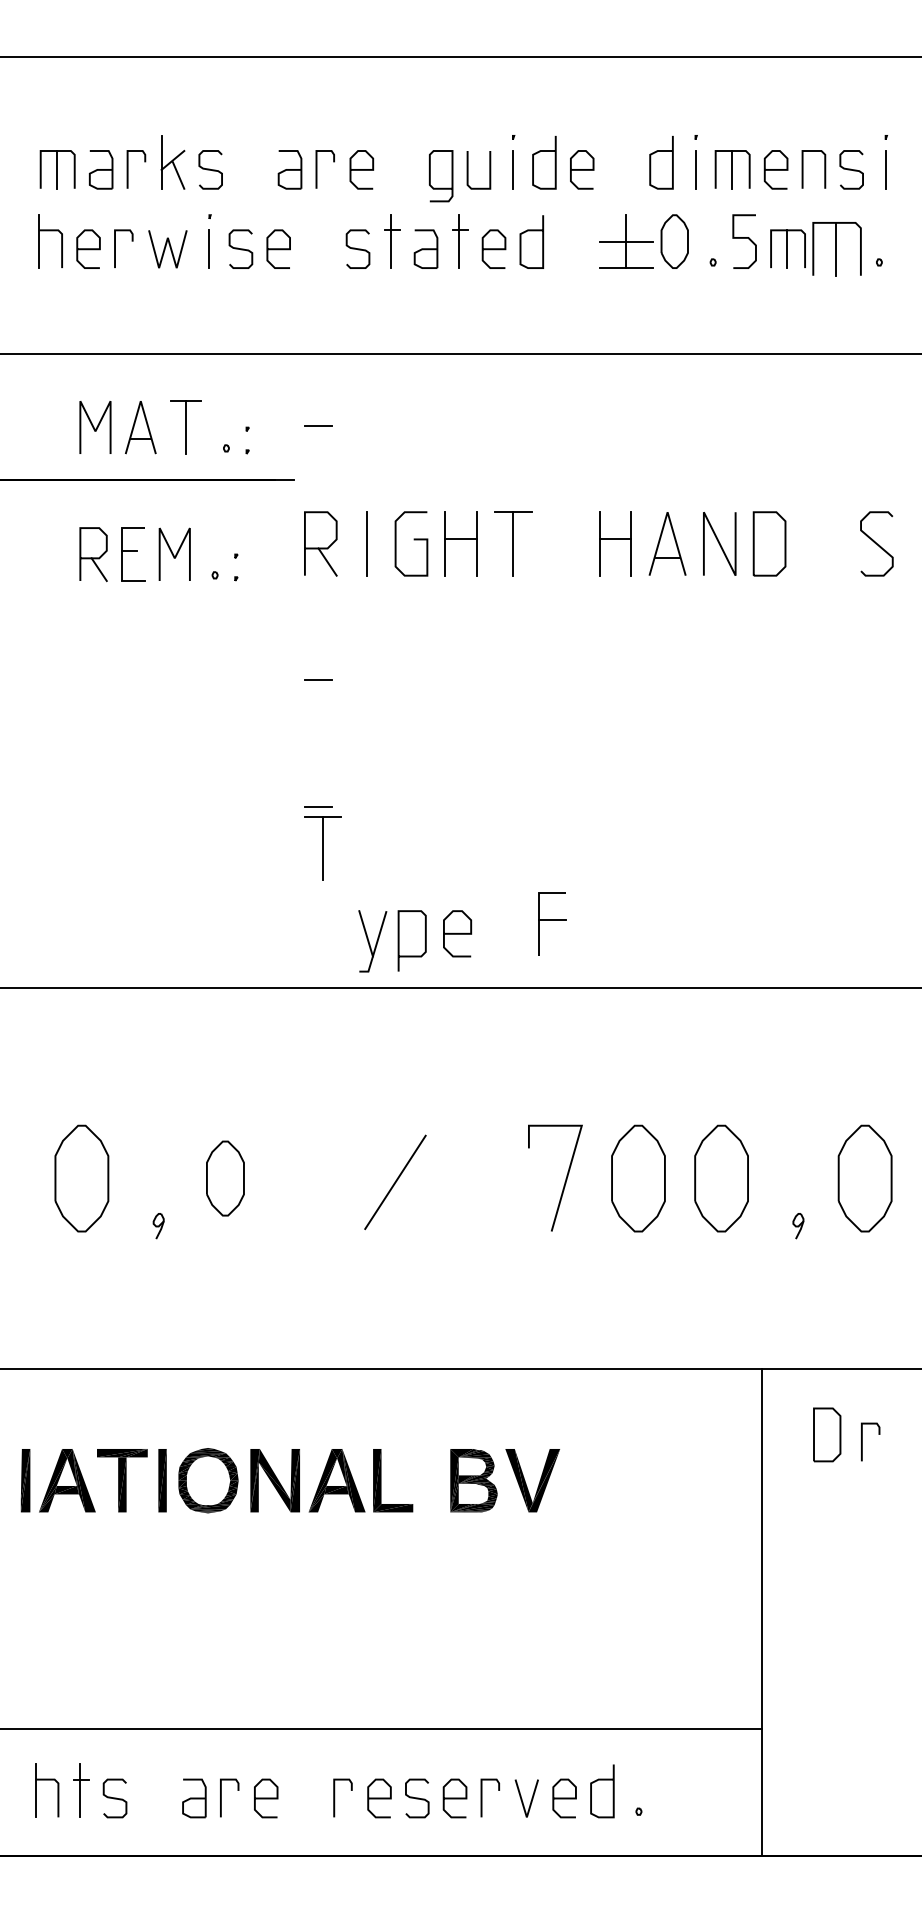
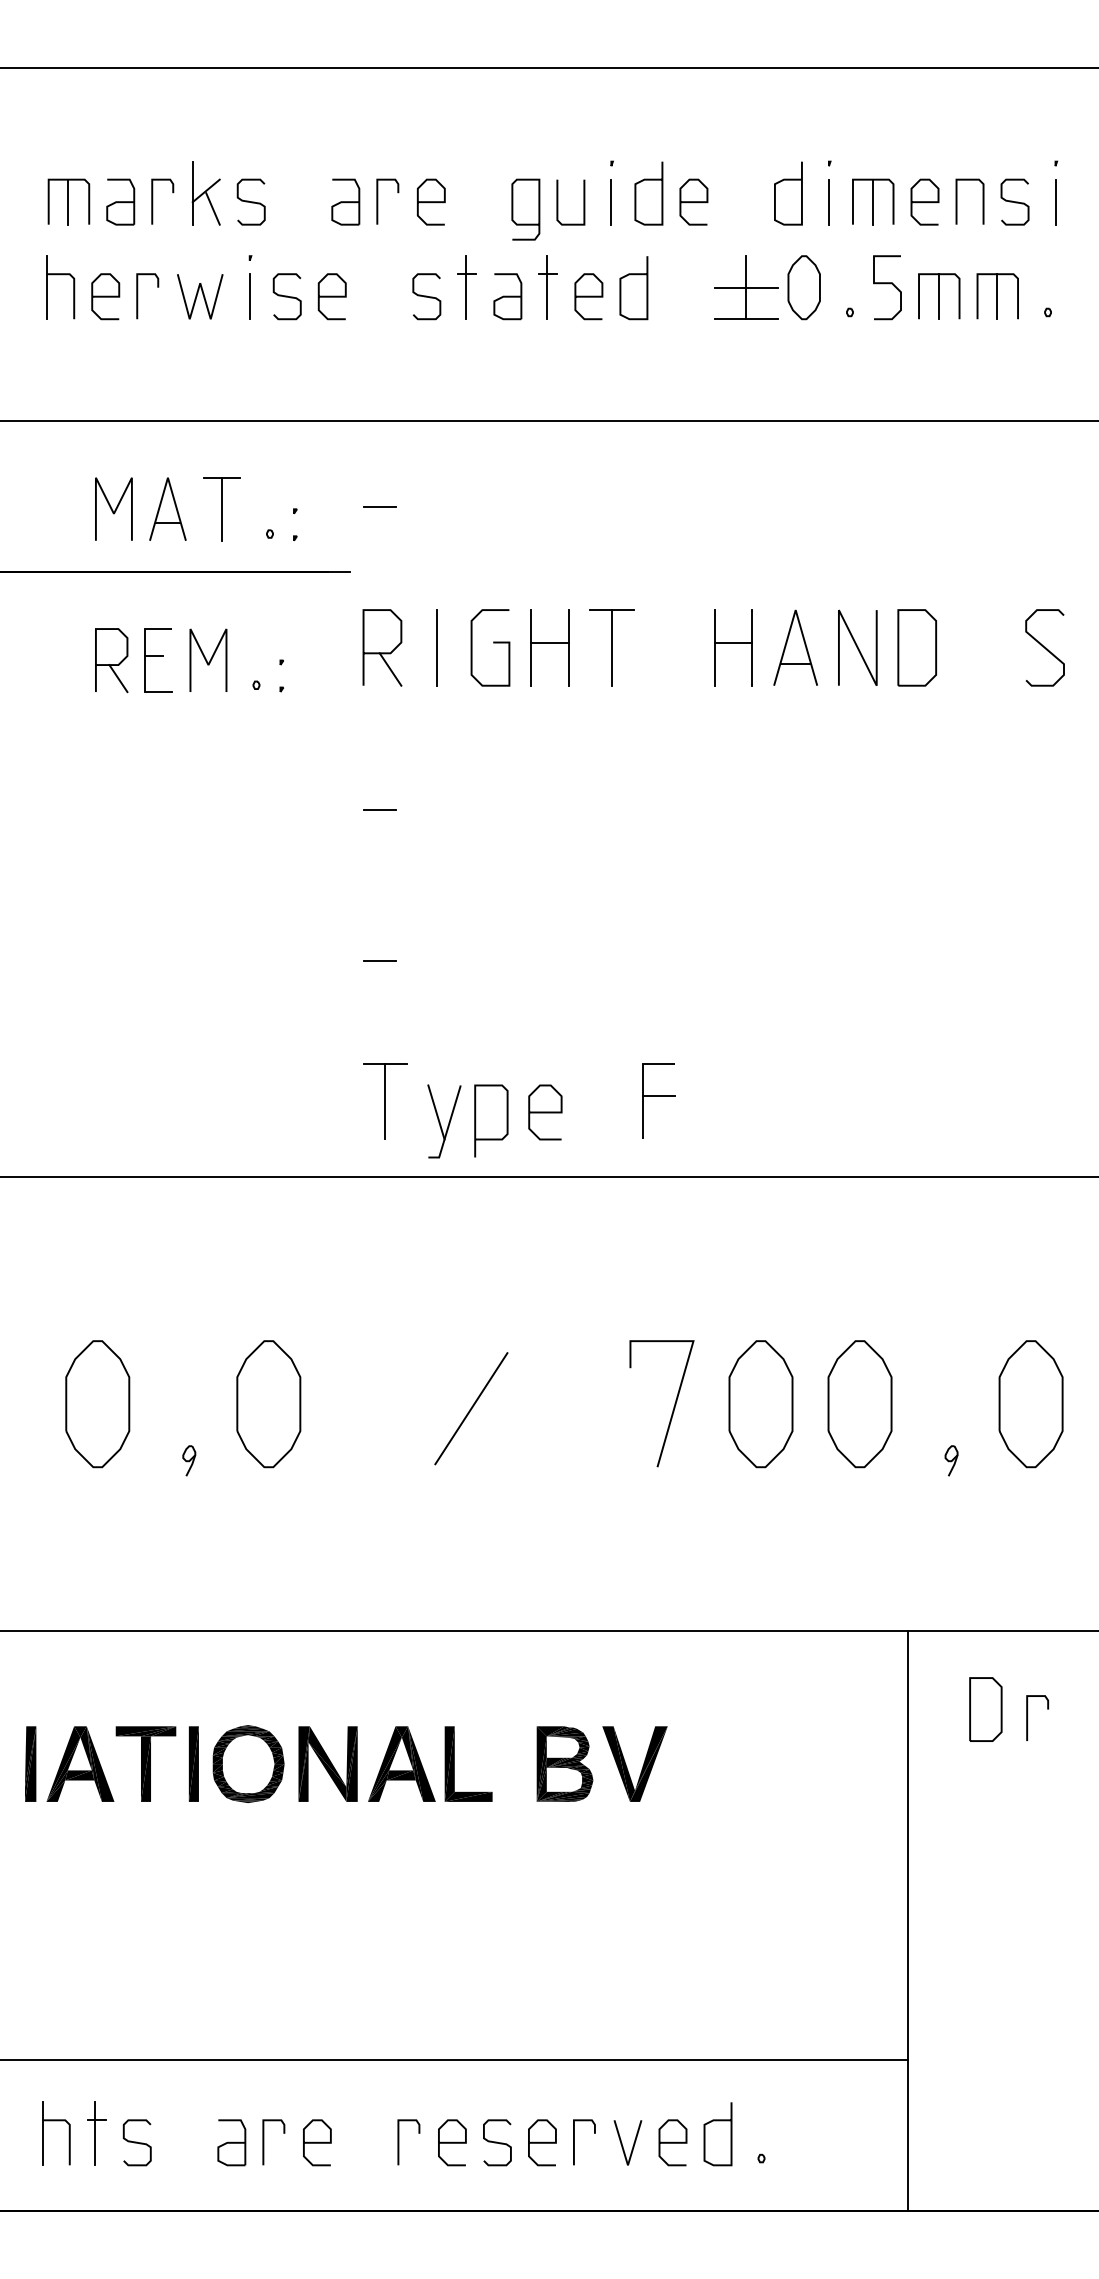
part: (837, 248) -> (998, 295), size x0.71
part: (322, 848) -> (384, 1101), moved
part: (225, 1178) -> (268, 1404), size x1.43

